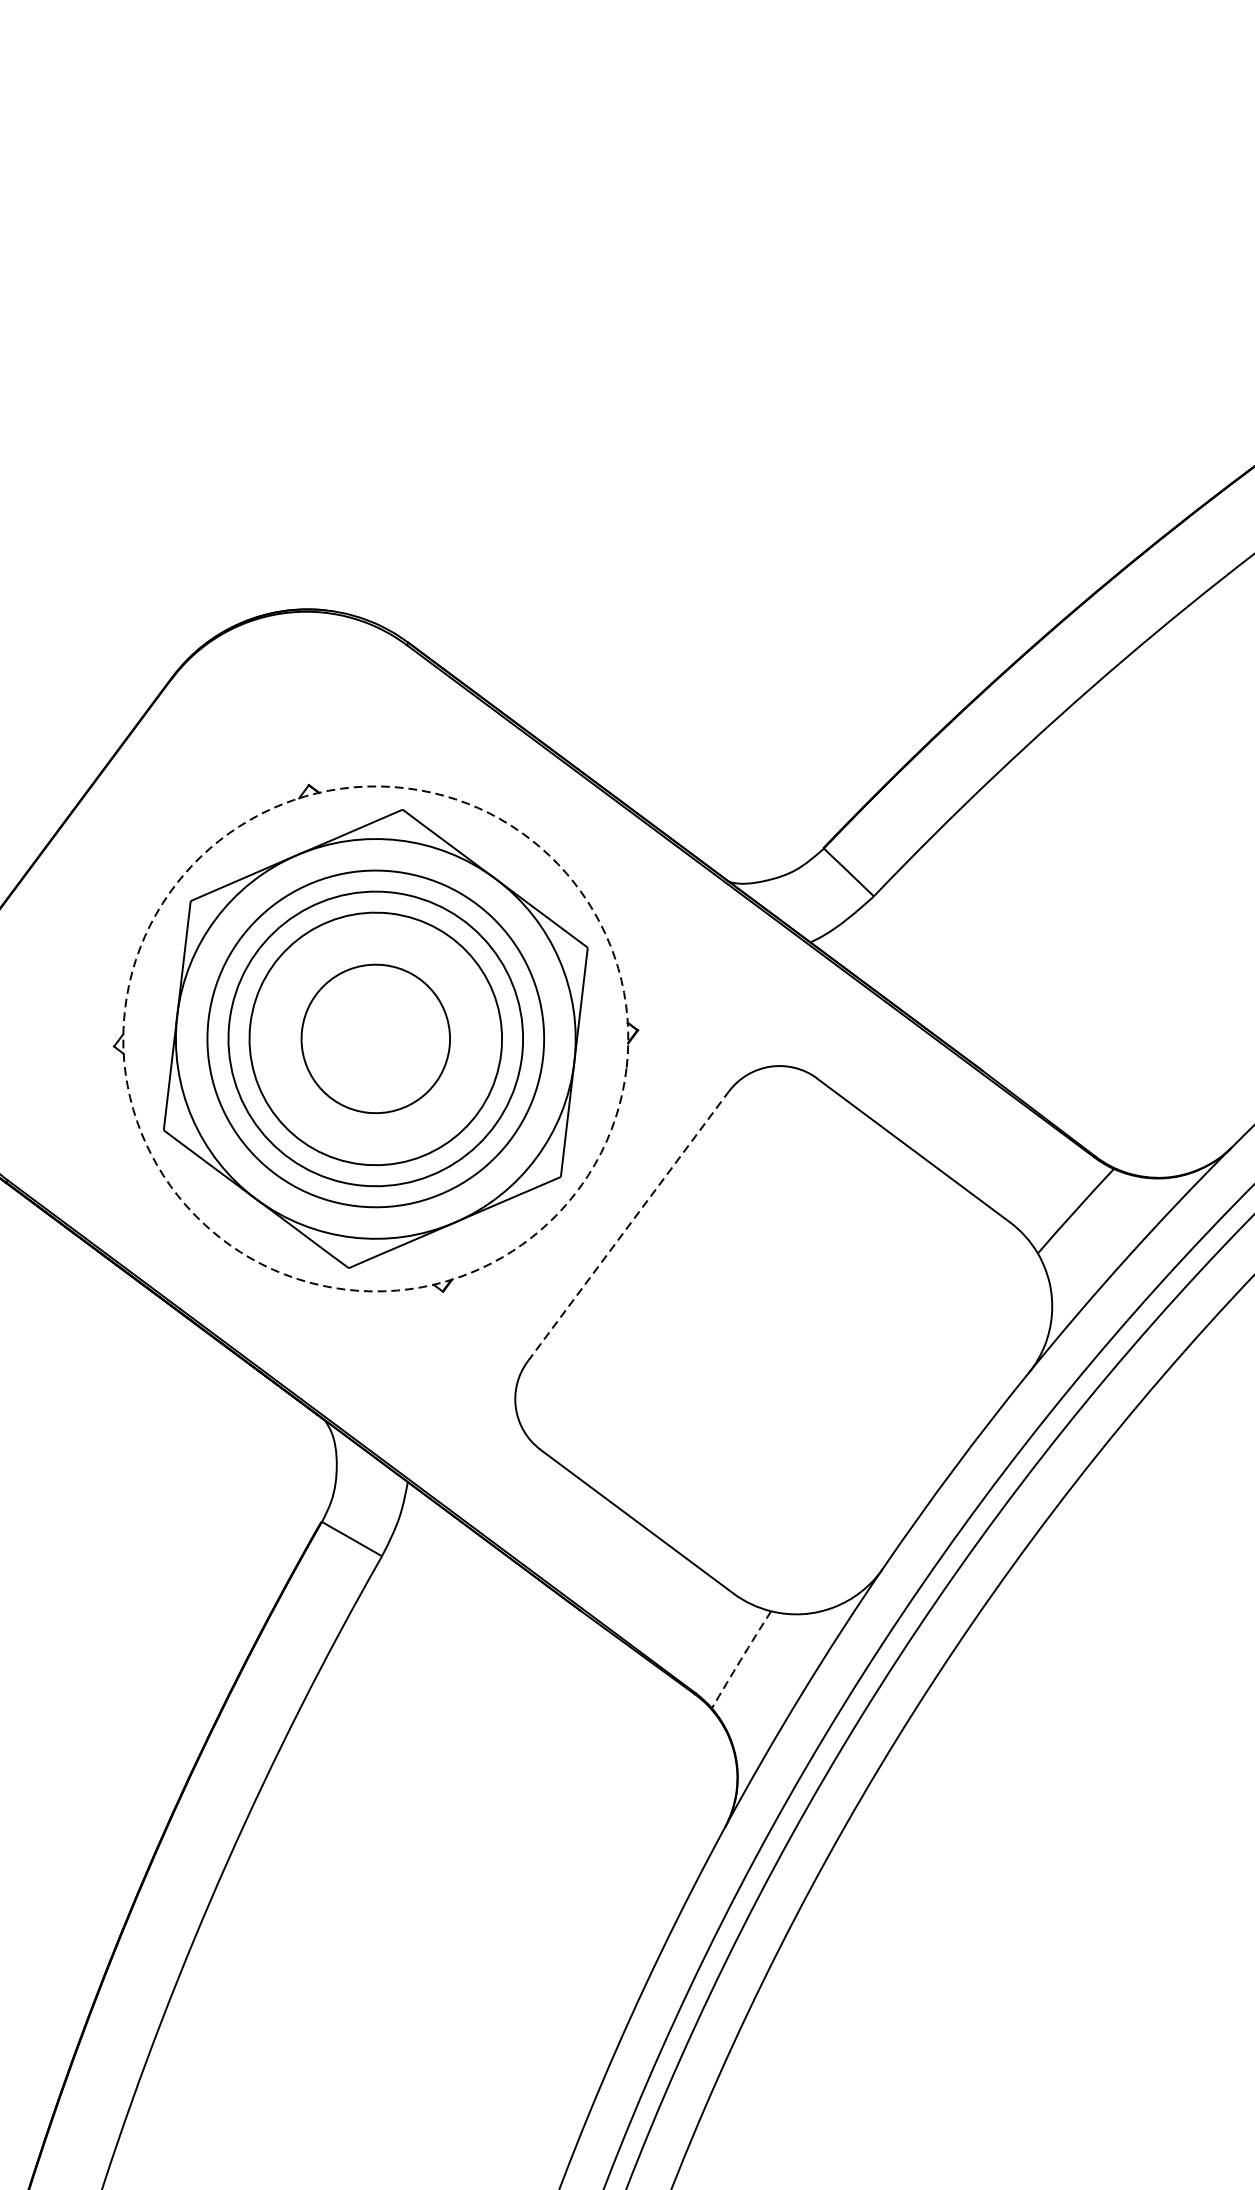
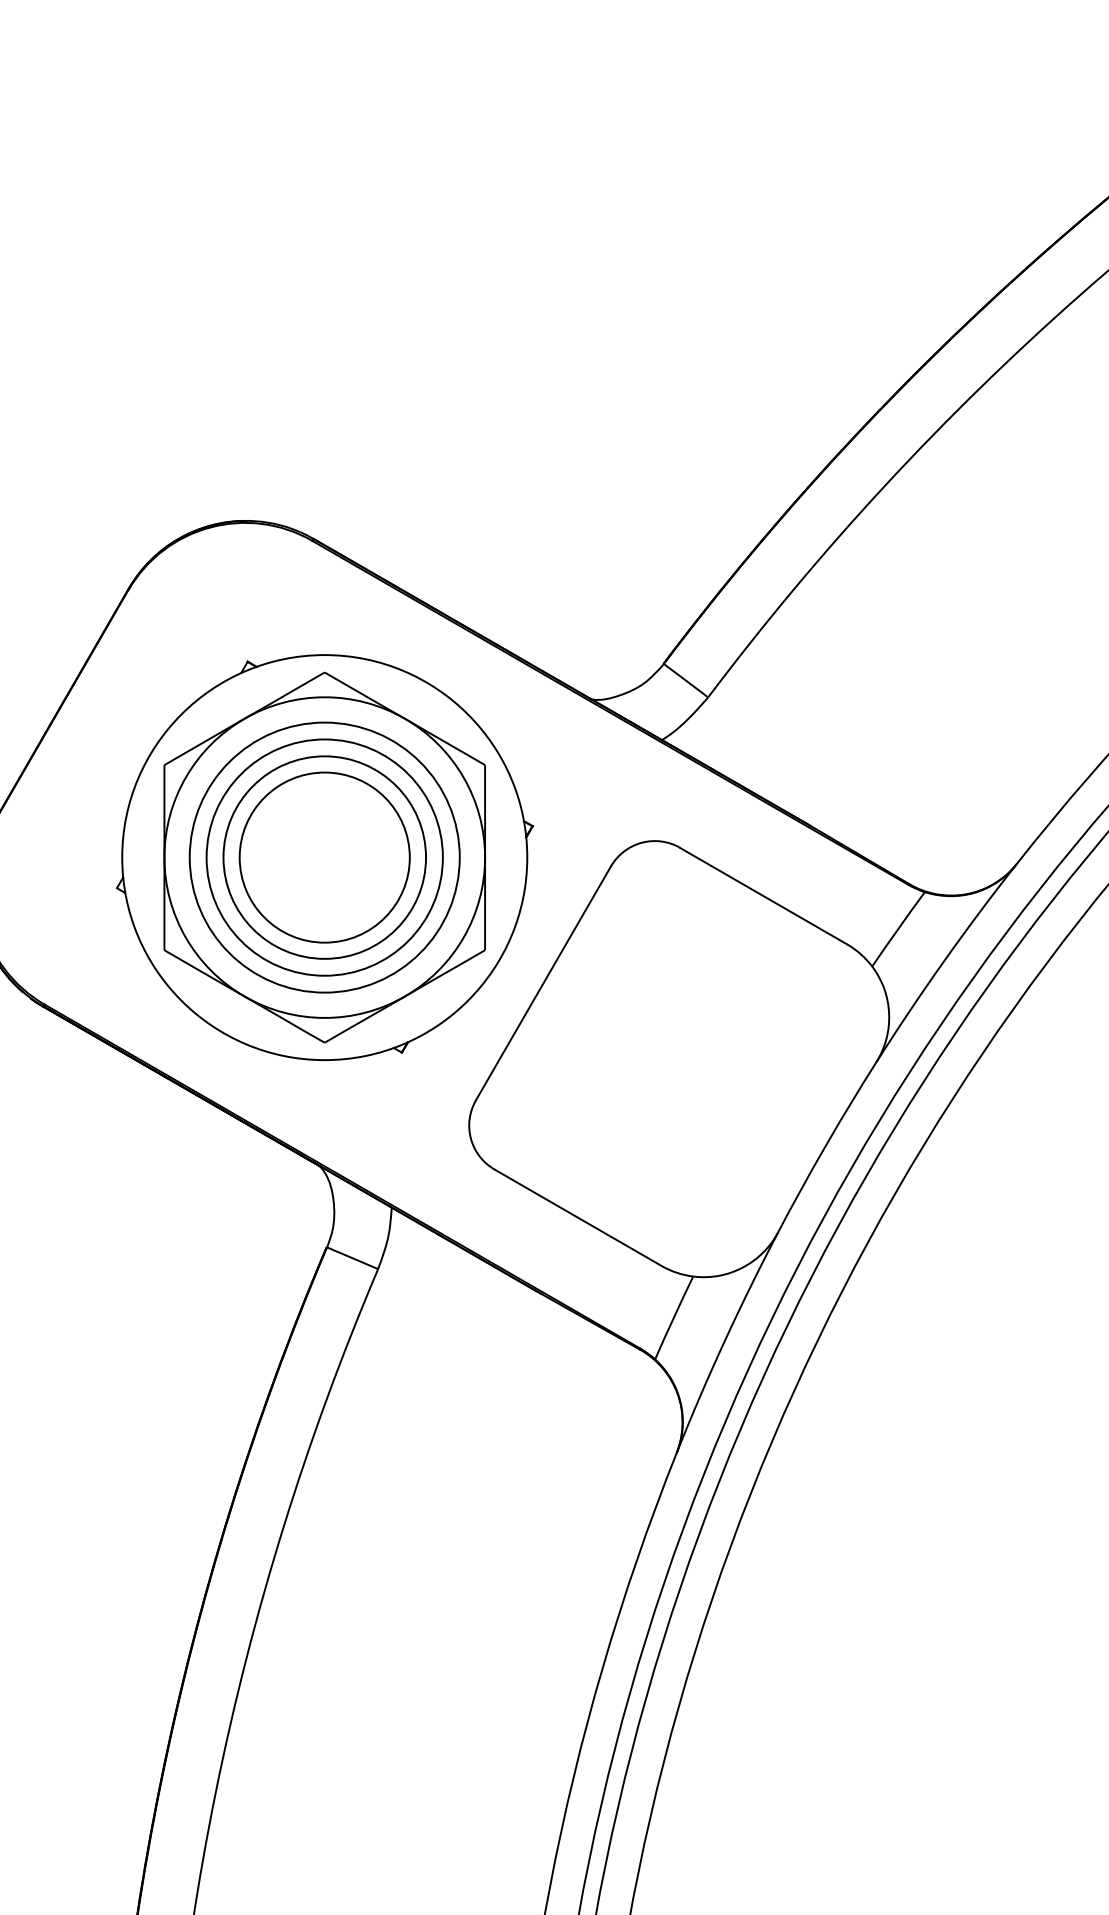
circle: (375, 1038) -> (324, 857), dashed -> solid
circle: (375, 1038) -> (324, 857), size x1.43
line: (628, 1225) -> (543, 982), dashed -> solid
arc: (740, 1659) -> (673, 1317), dashed -> solid

